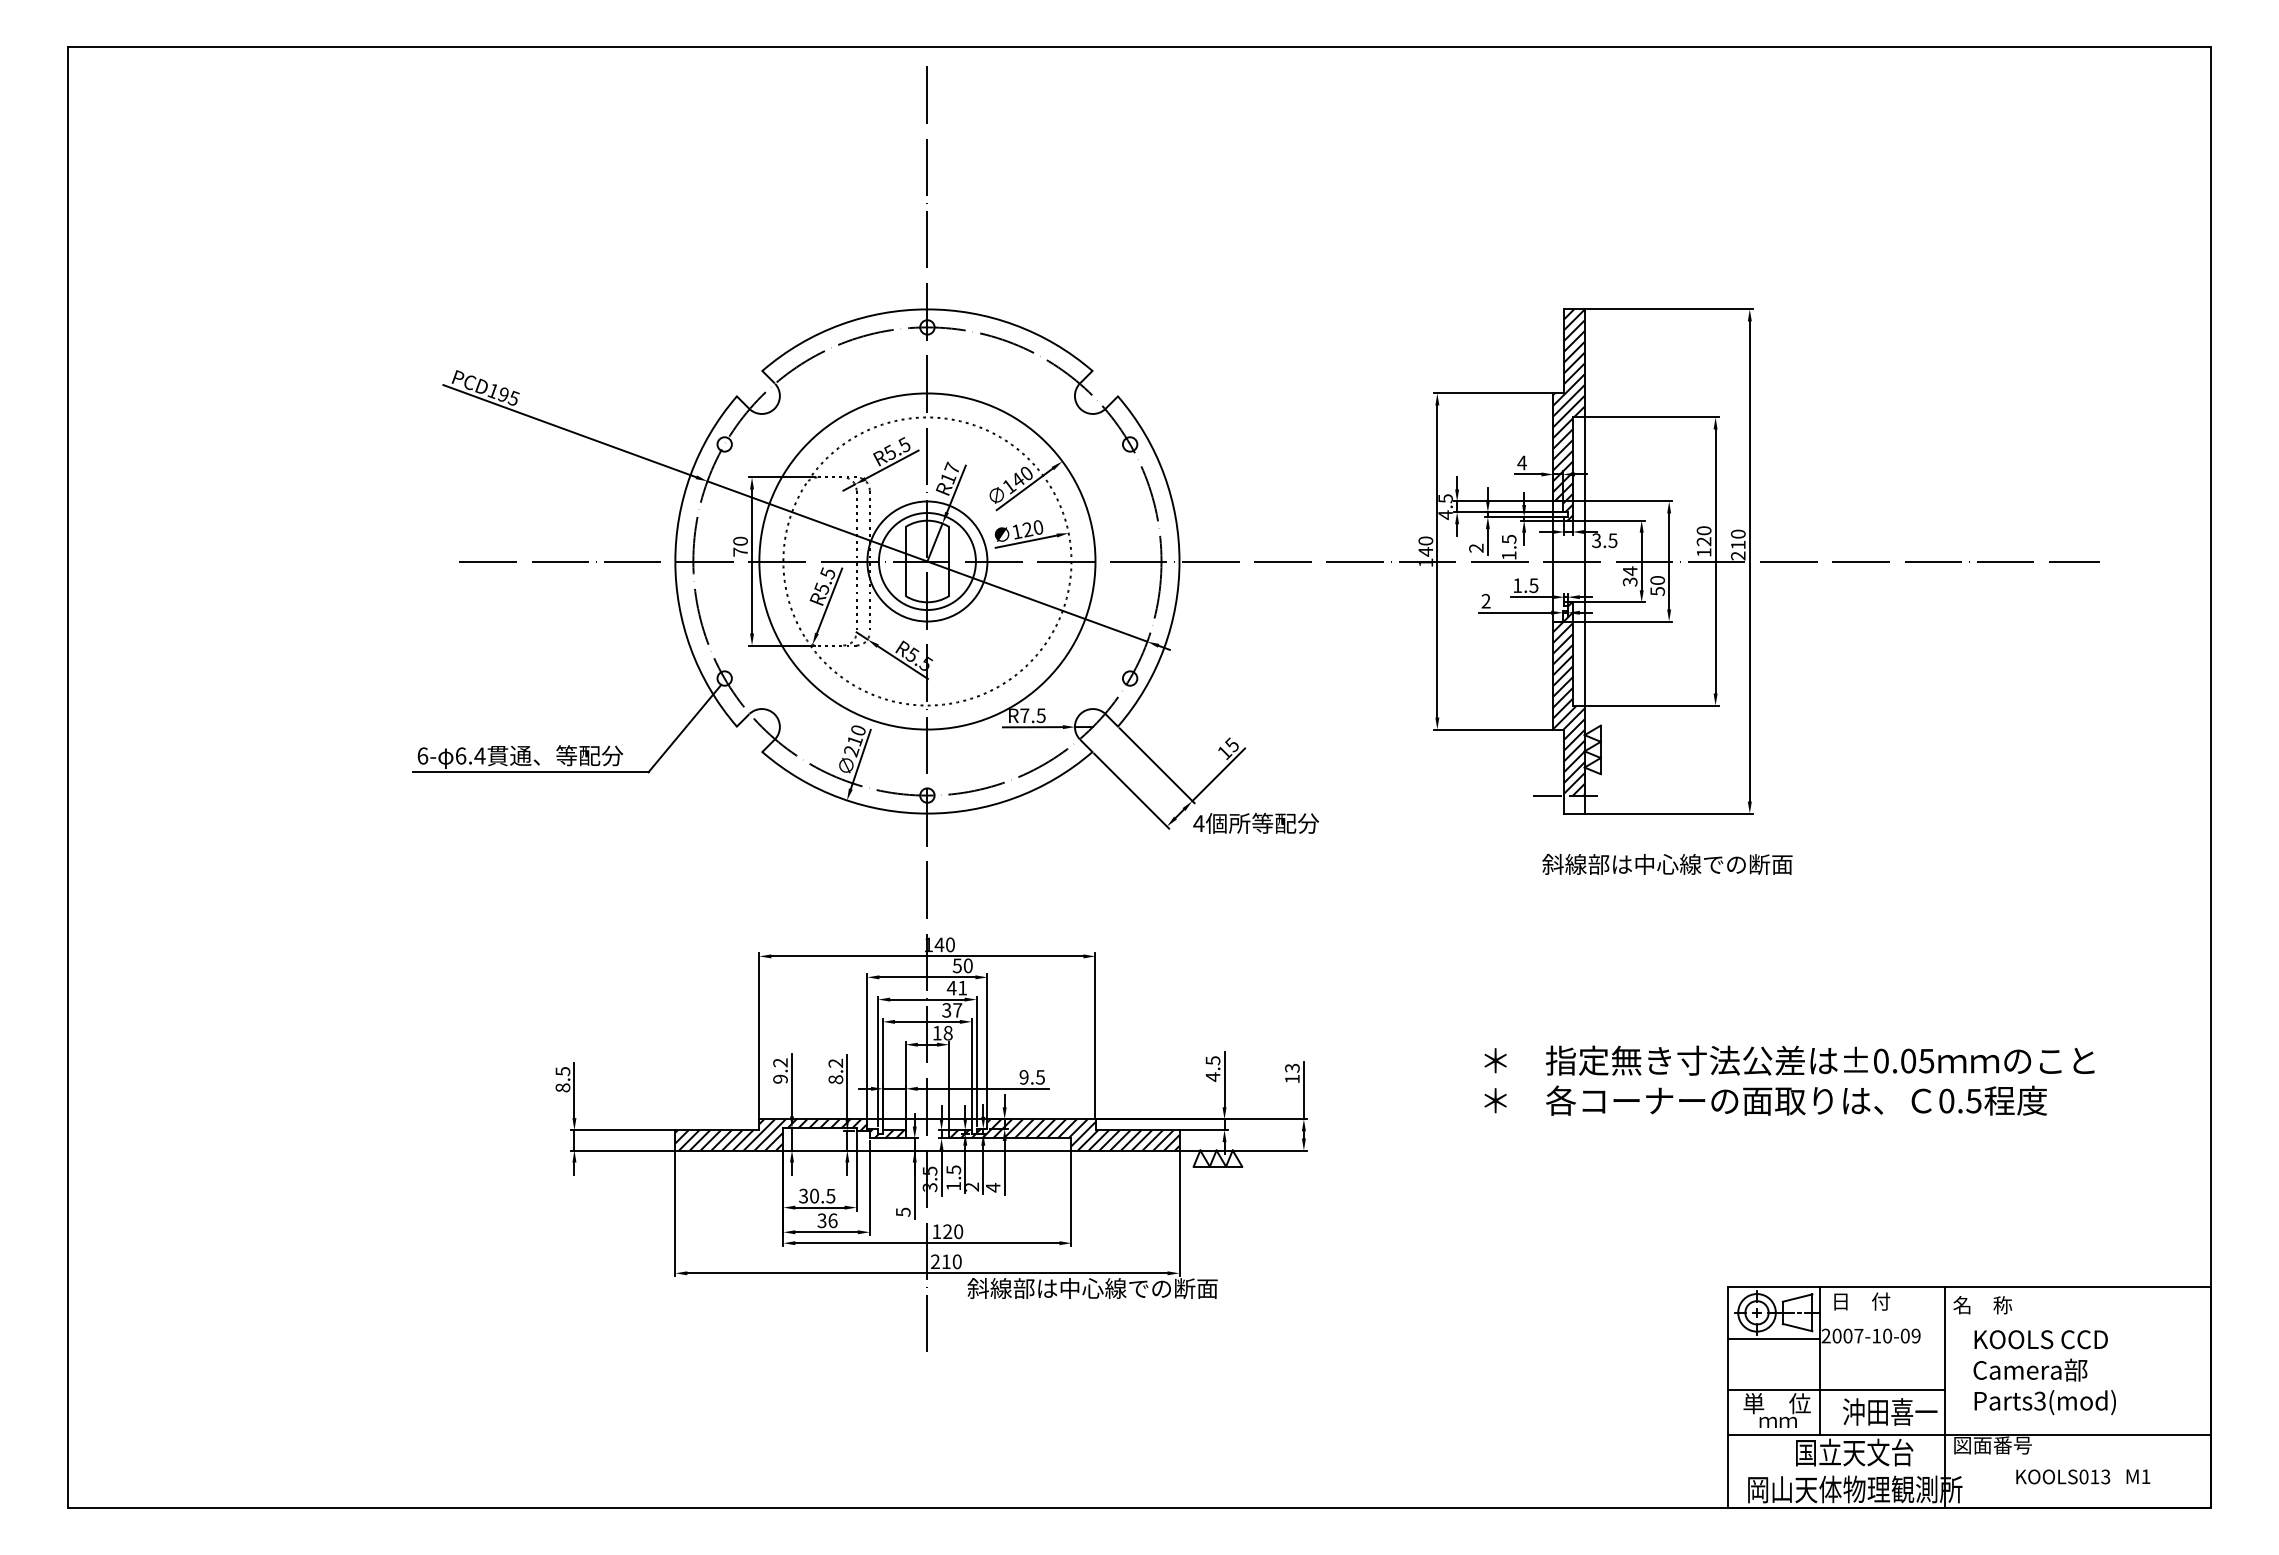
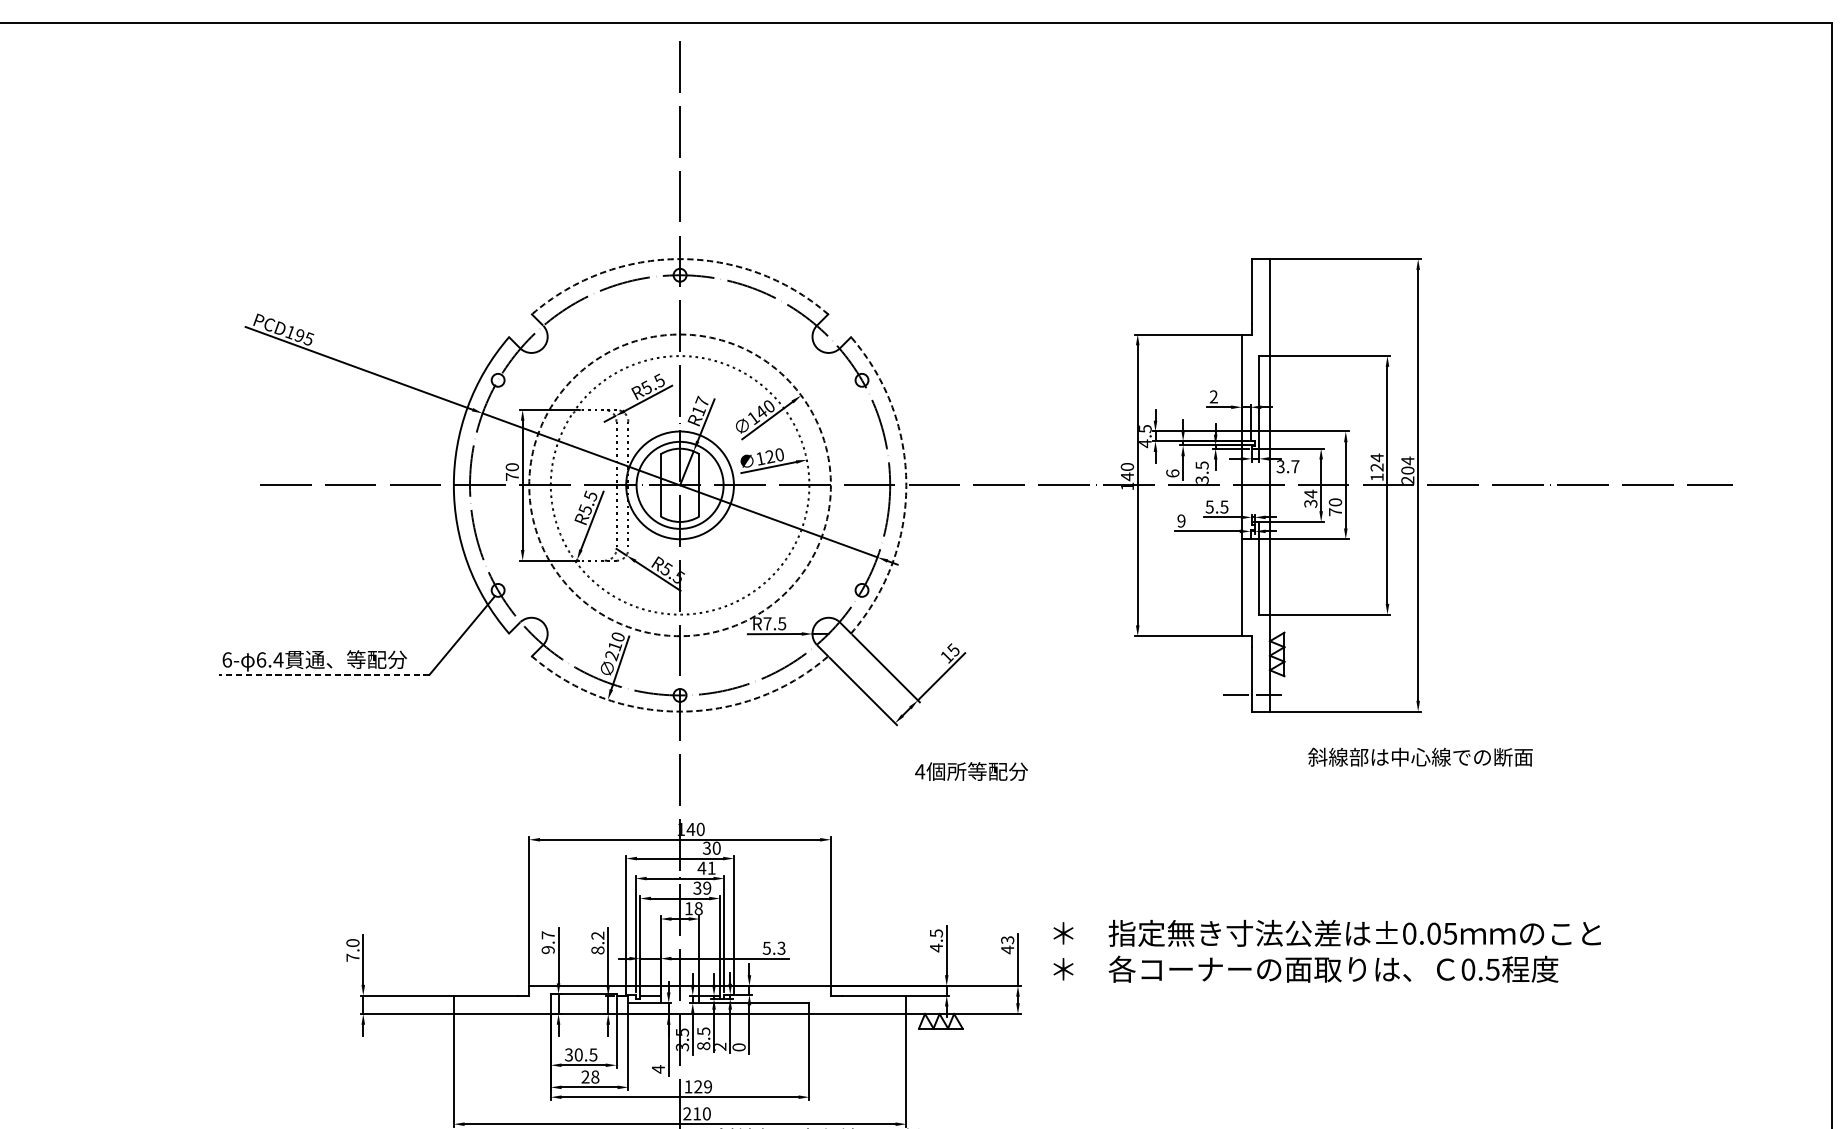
arc: (927, 309) -> (680, 259), solid -> dashed
hatch: (1568, 414) -> (1255, 353), removed
text: (1521, 462) -> (1213, 396), 4 -> 2
text: (1703, 530) -> (1376, 457), 120 -> 124
text: (1738, 539) -> (1408, 465), 210 -> 204
text: (1612, 540) -> (1294, 466), 3.5 -> 3.7
text: (1476, 547) -> (1172, 472), 2 -> 6
text: (1508, 555) -> (1201, 479), 1.5 -> 3.5
circle: (927, 561) -> (680, 485), solid -> dashed
arc: (1179, 561) -> (906, 485), solid -> dashed
text: (1517, 585) -> (1209, 506), 1.5 -> 5.5
text: (1657, 591) -> (1335, 512), 50 -> 70
text: (1485, 601) -> (1180, 521), 2 -> 9
hatch: (1568, 698) -> (1255, 608), removed
line: (530, 772) -> (323, 674), solid -> dashed
arc: (927, 813) -> (680, 711), solid -> dashed
text: (1256, 822) -> (971, 770), moved
text: (1667, 864) -> (1420, 757), moved
text: (957, 965) -> (707, 847), 50 -> 30
text: (957, 1010) -> (707, 888), 37 -> 39
text: (780, 1062) -> (548, 935), 9.2 -> 9.7
text: (1031, 1077) -> (773, 948), 9.5 -> 5.3
text: (562, 1079) -> (352, 950), 8.5 -> 7.0
text: (1292, 1079) -> (1007, 950), 13 -> 43
text: (1789, 1080) -> (1327, 951), moved
hatch: (789, 1134) -> (556, 999), removed
hatch: (1064, 1134) -> (803, 999), removed
text: (953, 1185) -> (703, 1045), 1.5 -> 8.5
text: (992, 1187) -> (738, 1047), 4 -> 0
text: (903, 1212) -> (658, 1069), 5 -> 4
text: (827, 1220) -> (590, 1076), 36 -> 28
text: (958, 1231) -> (707, 1086), 120 -> 129

